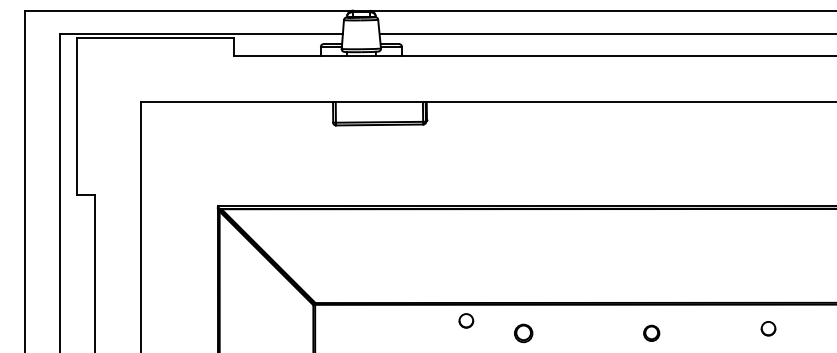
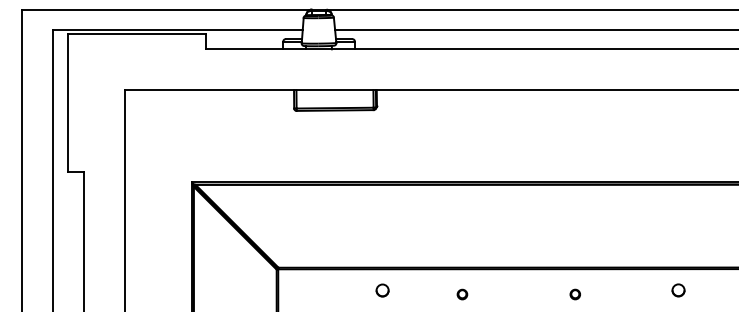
part: (466, 320) -> (382, 290), moved
part: (523, 333) -> (462, 294), size x0.62
part: (651, 333) -> (575, 294), size x0.71

